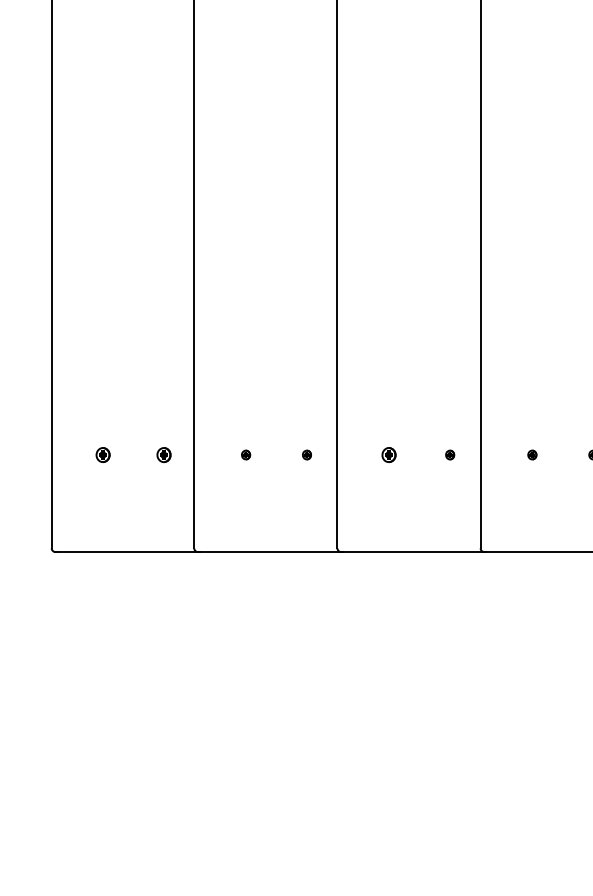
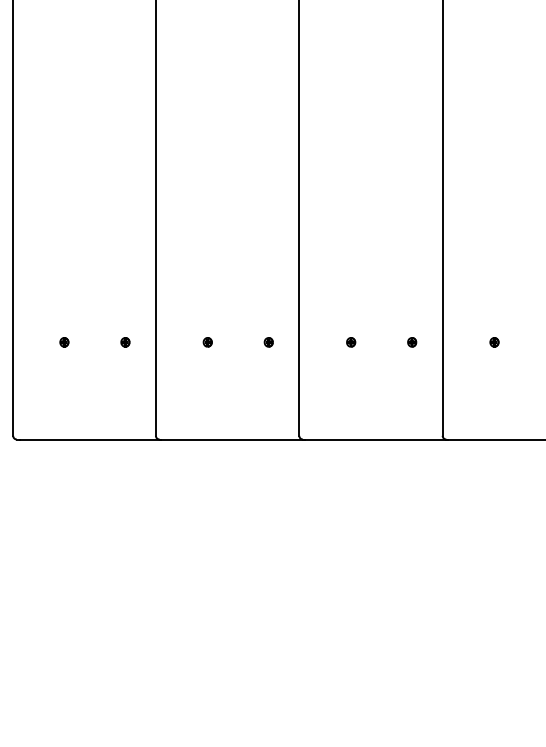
part: (102, 454) -> (64, 341), size x0.62
part: (163, 454) -> (125, 341), size x0.62
part: (389, 454) -> (351, 341), size x0.62

